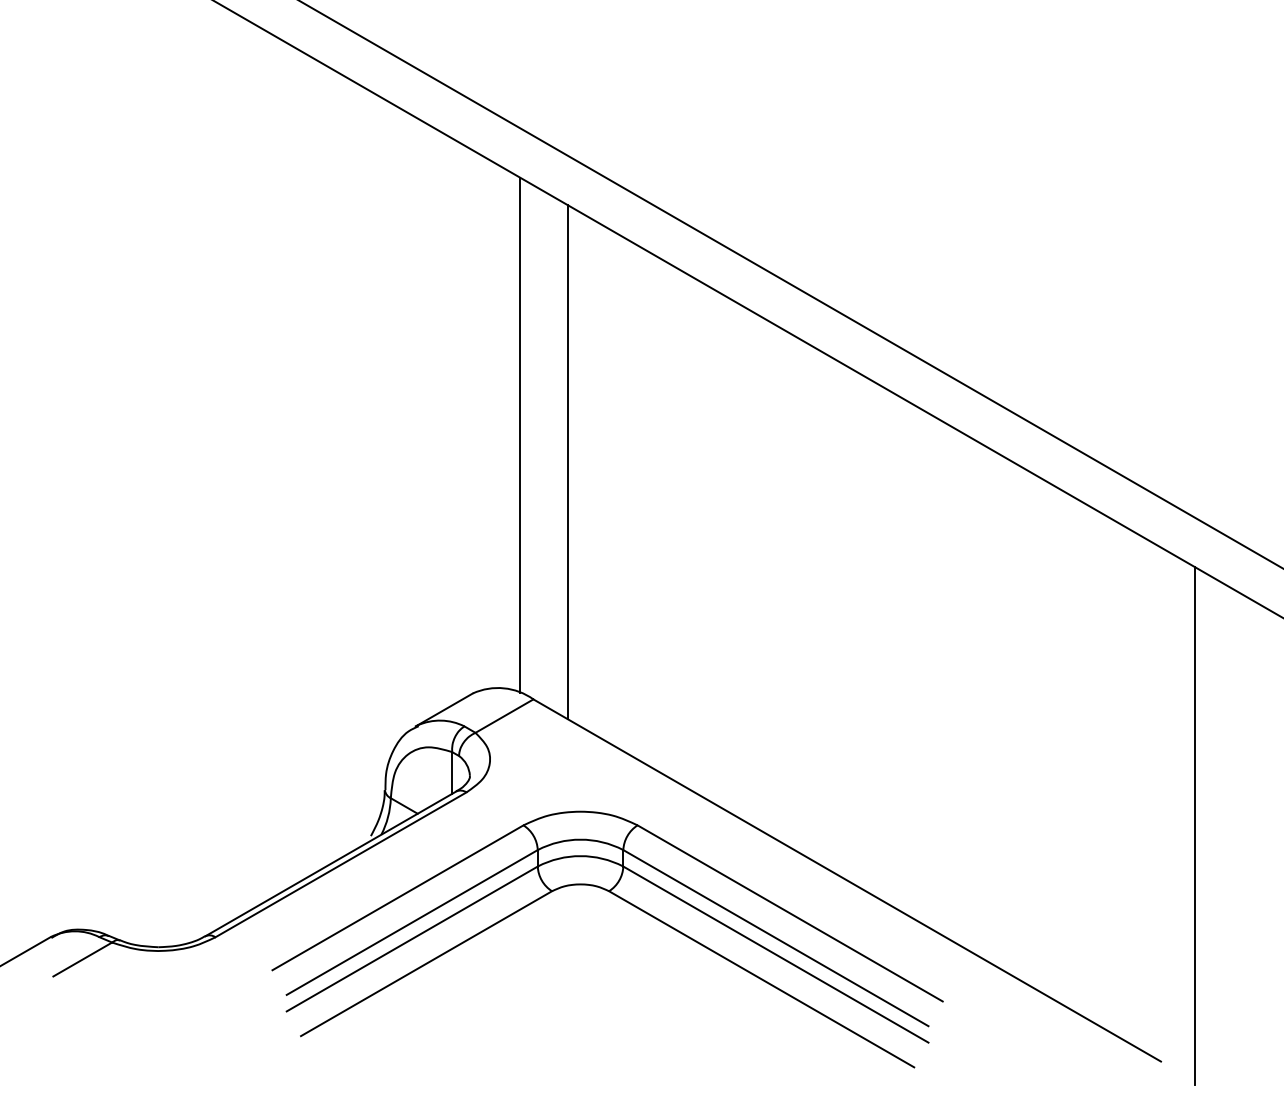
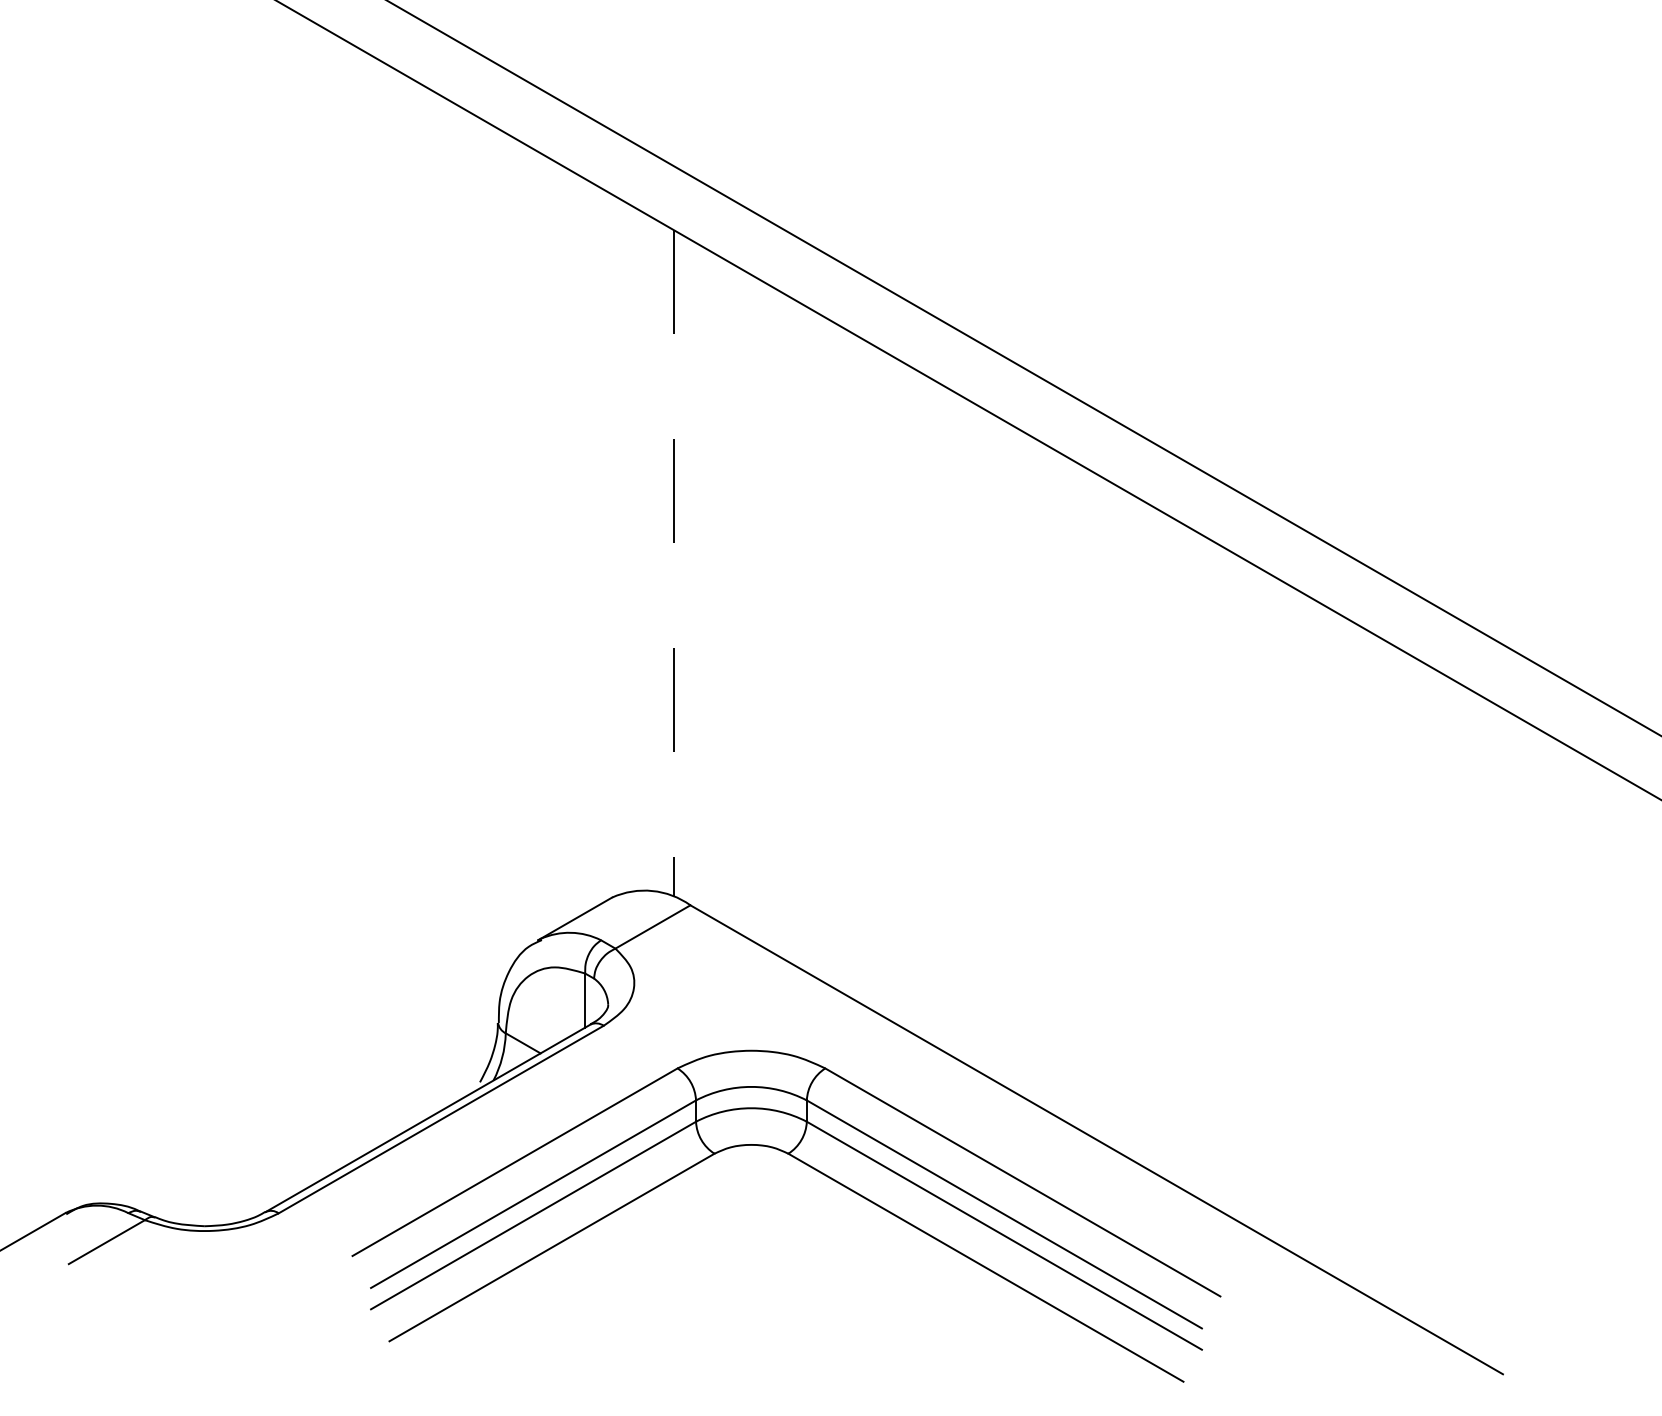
line: (520, 435) -> (673, 563), solid -> dashed
line: (567, 462) -> (734, 598), removed
line: (1195, 825) -> (1547, 1068), removed

